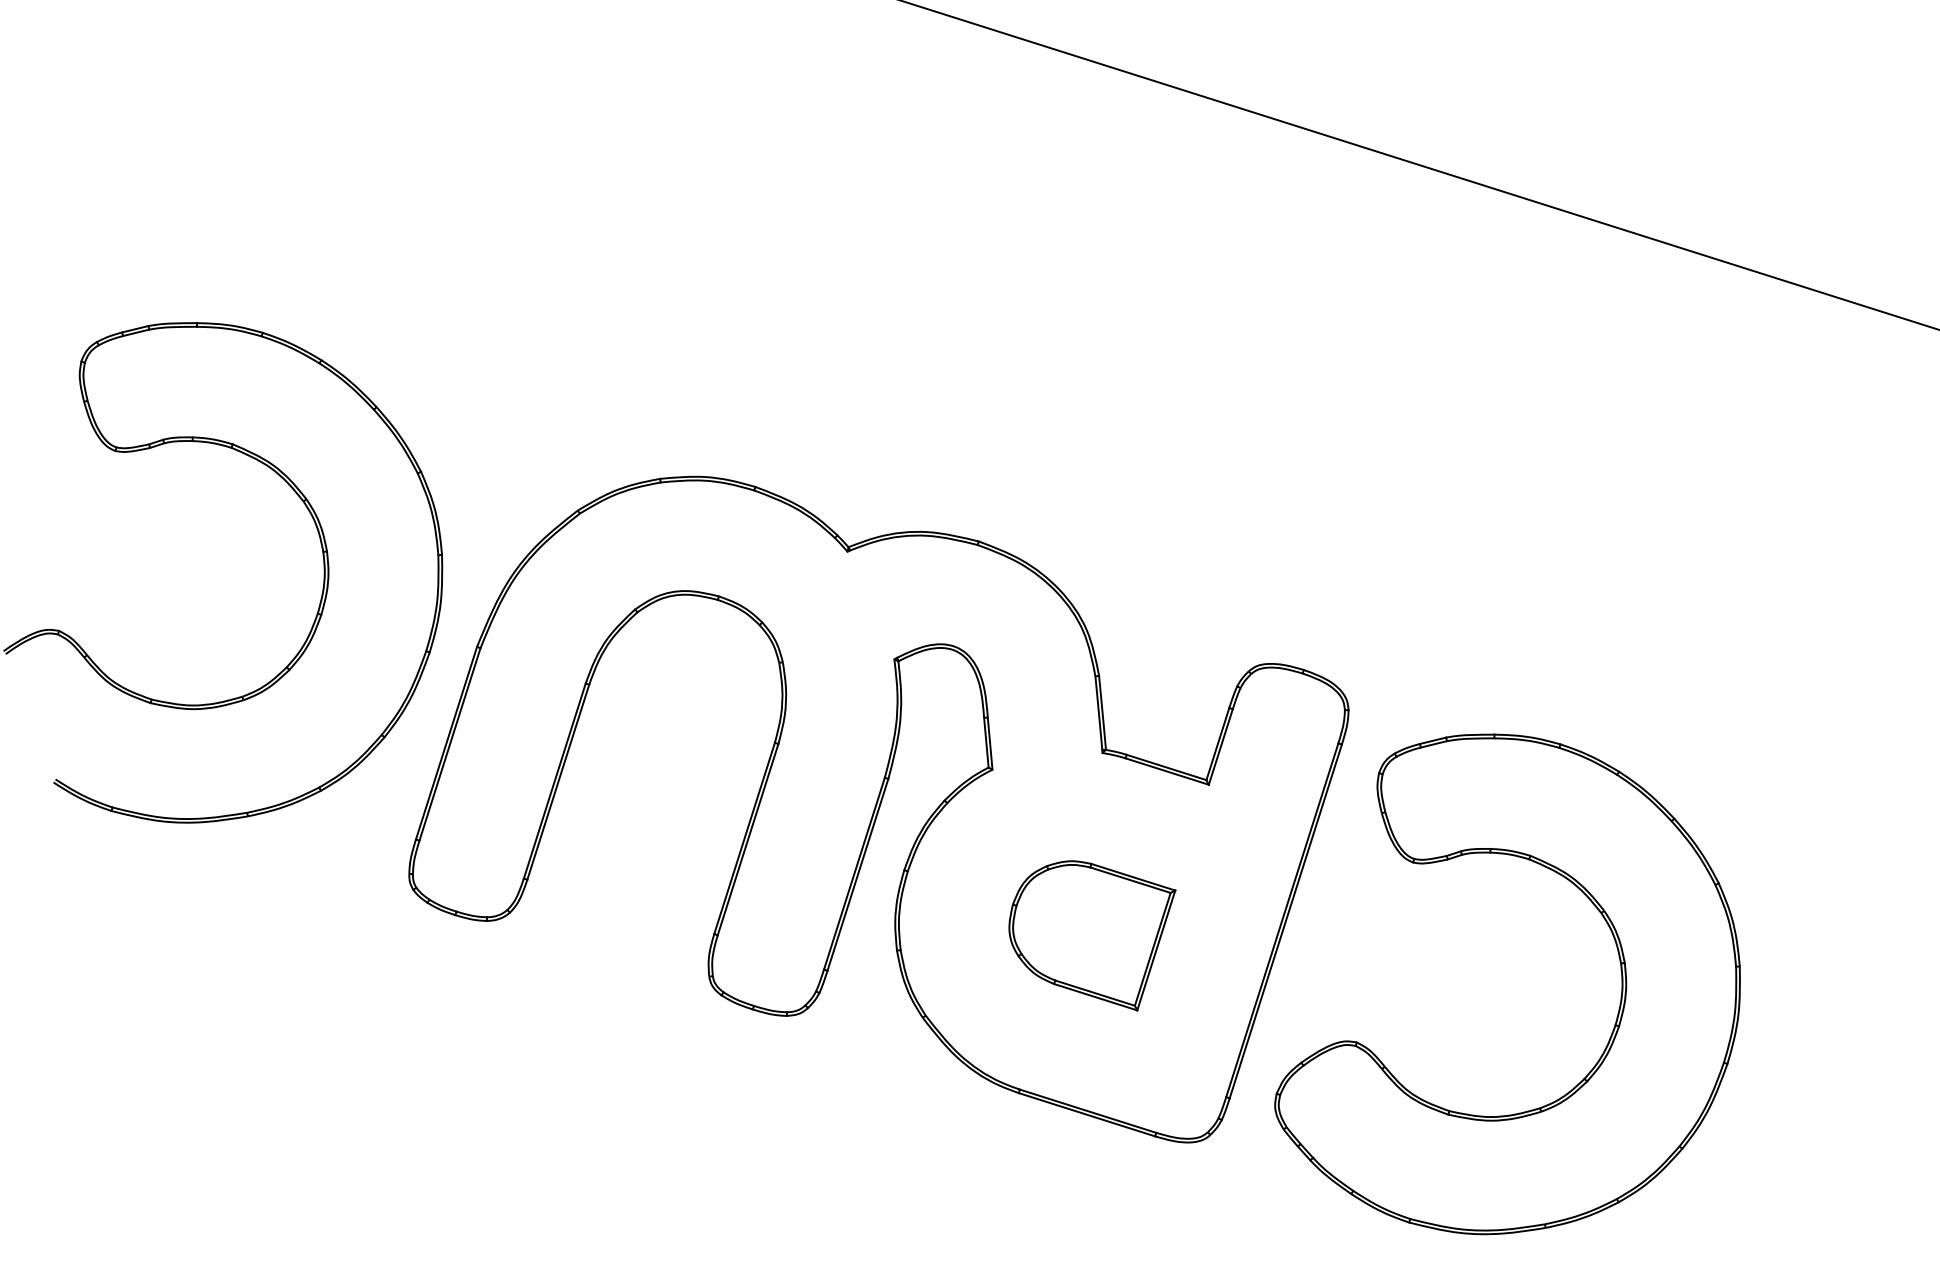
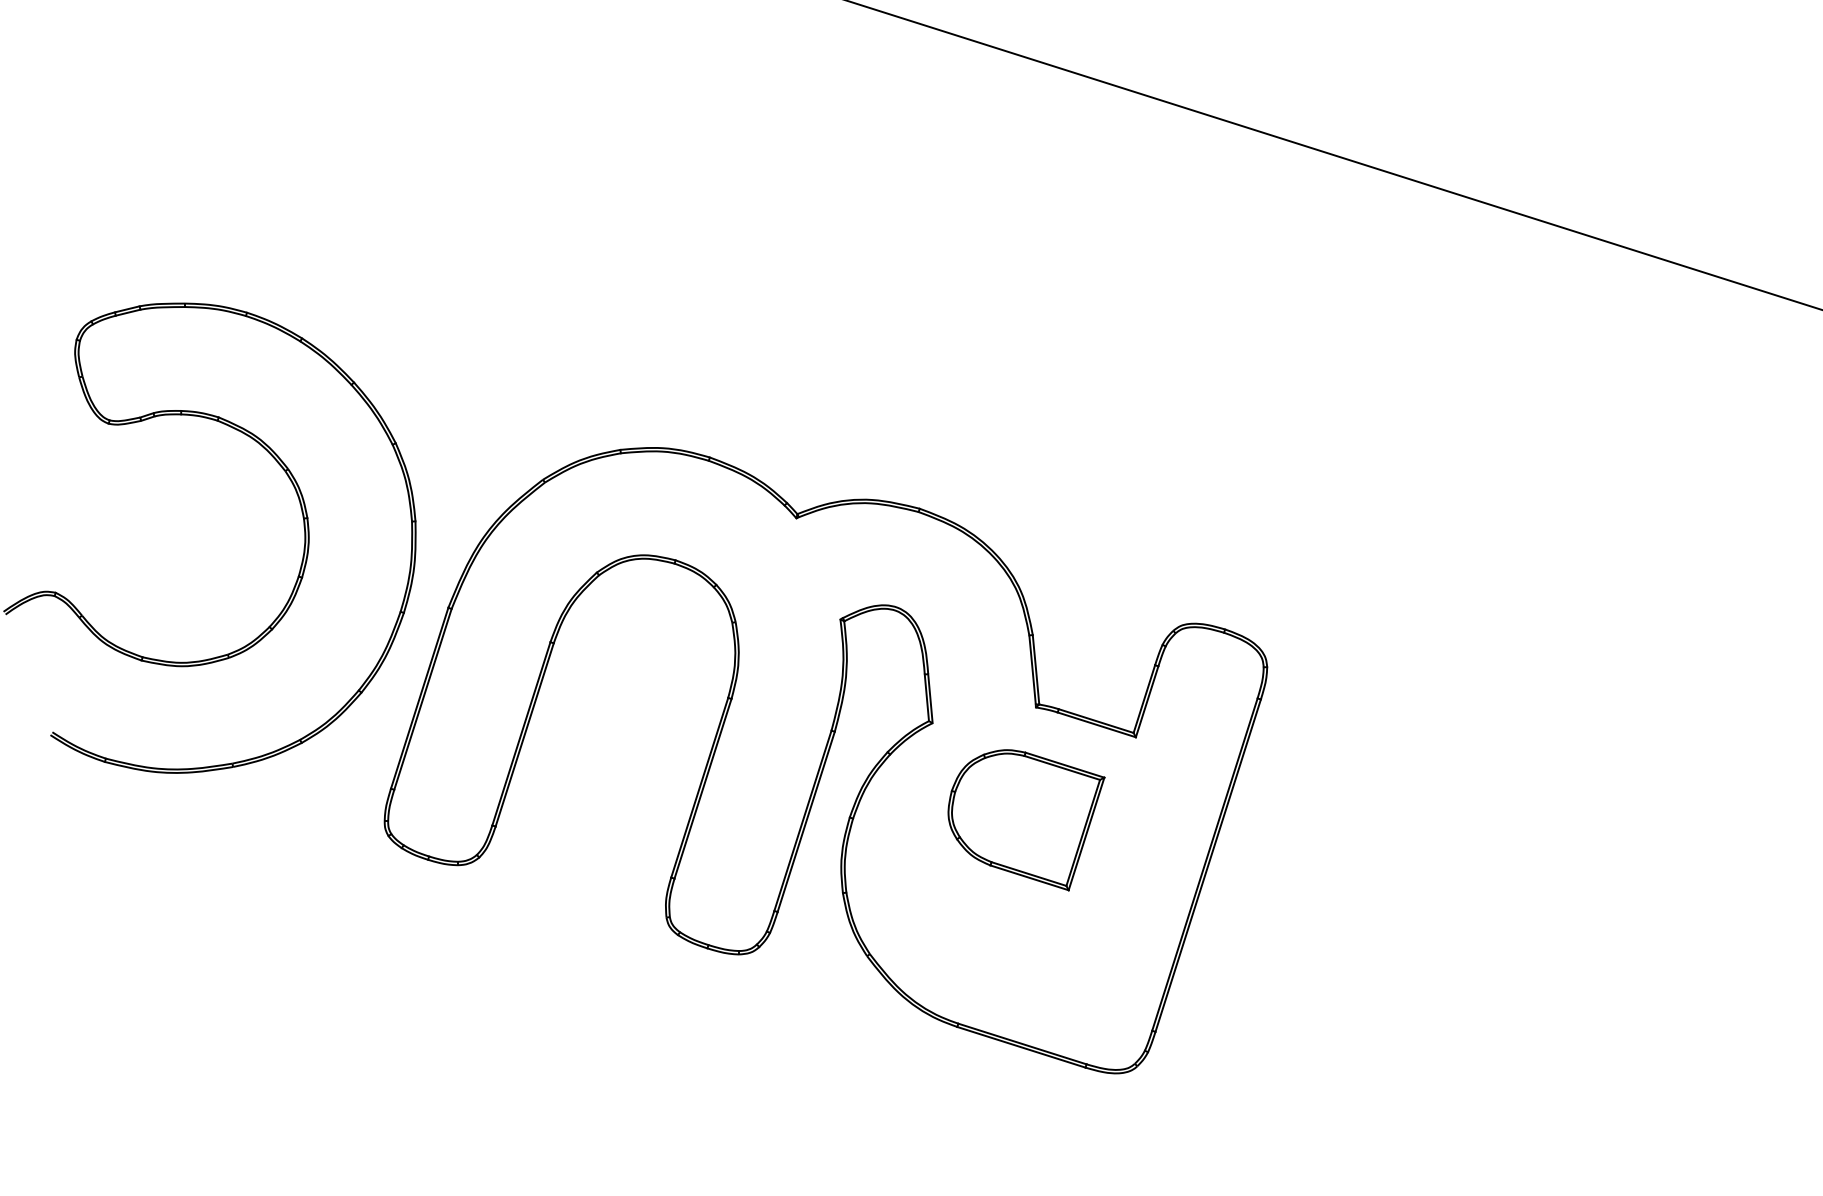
part: (1092, 936) -> (1026, 820), moved
part: (1620, 996) -> (1522, 936), removed

